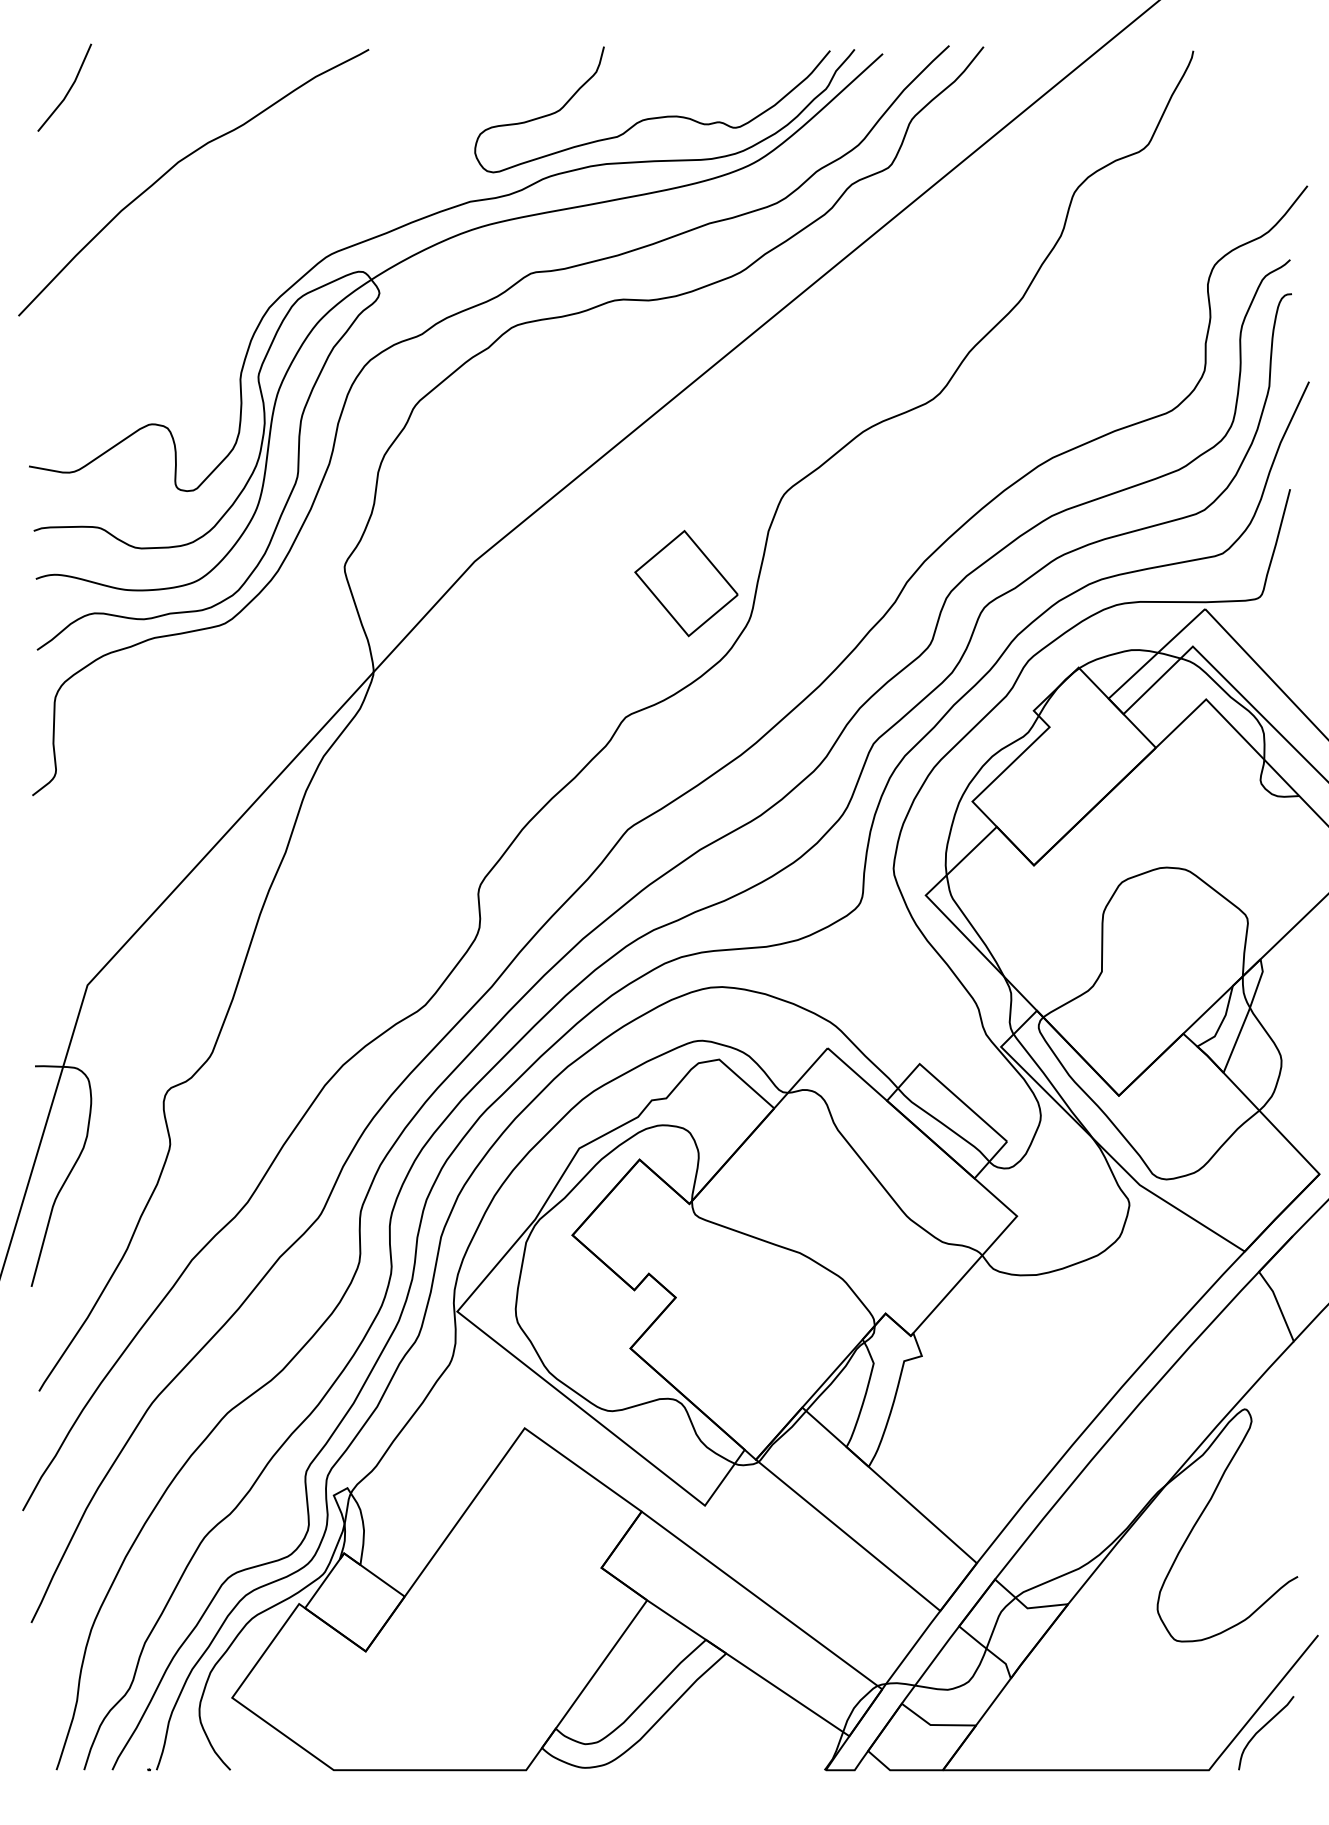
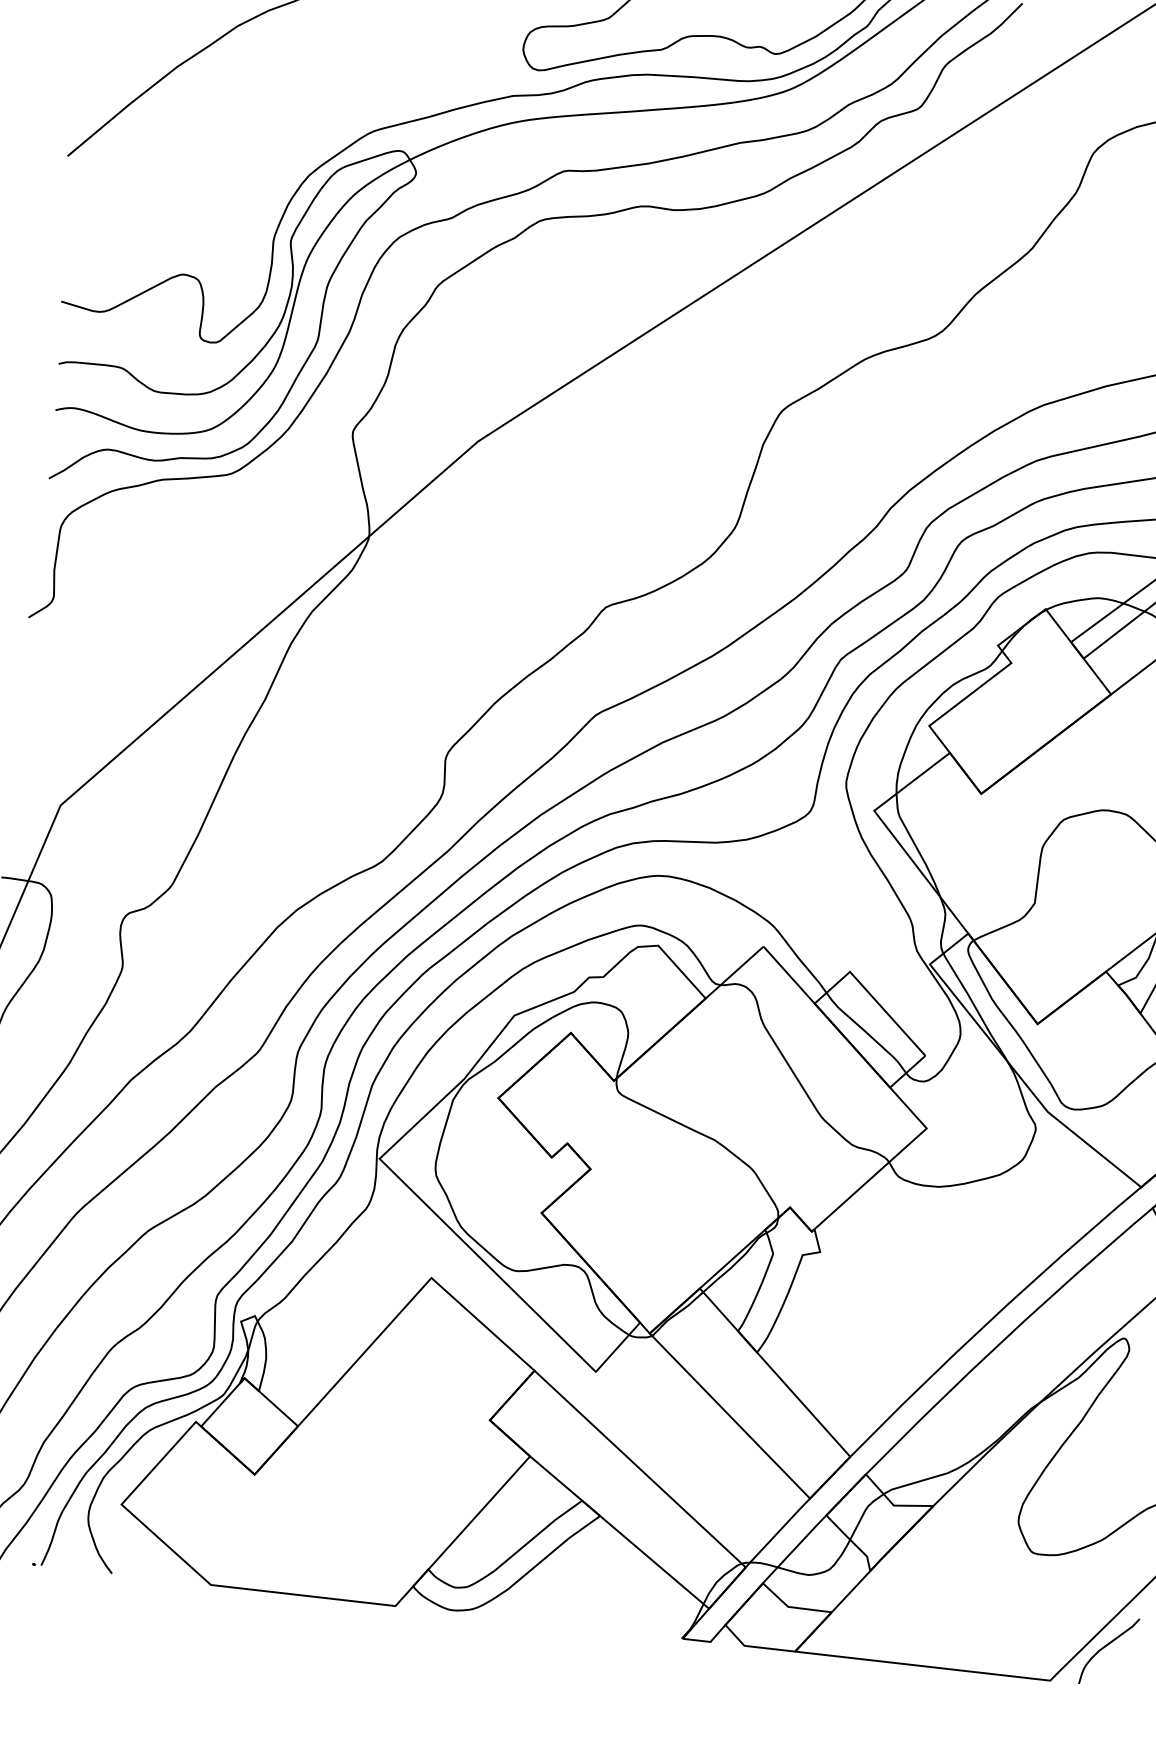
part: (686, 583) -> (678, 485), removed

